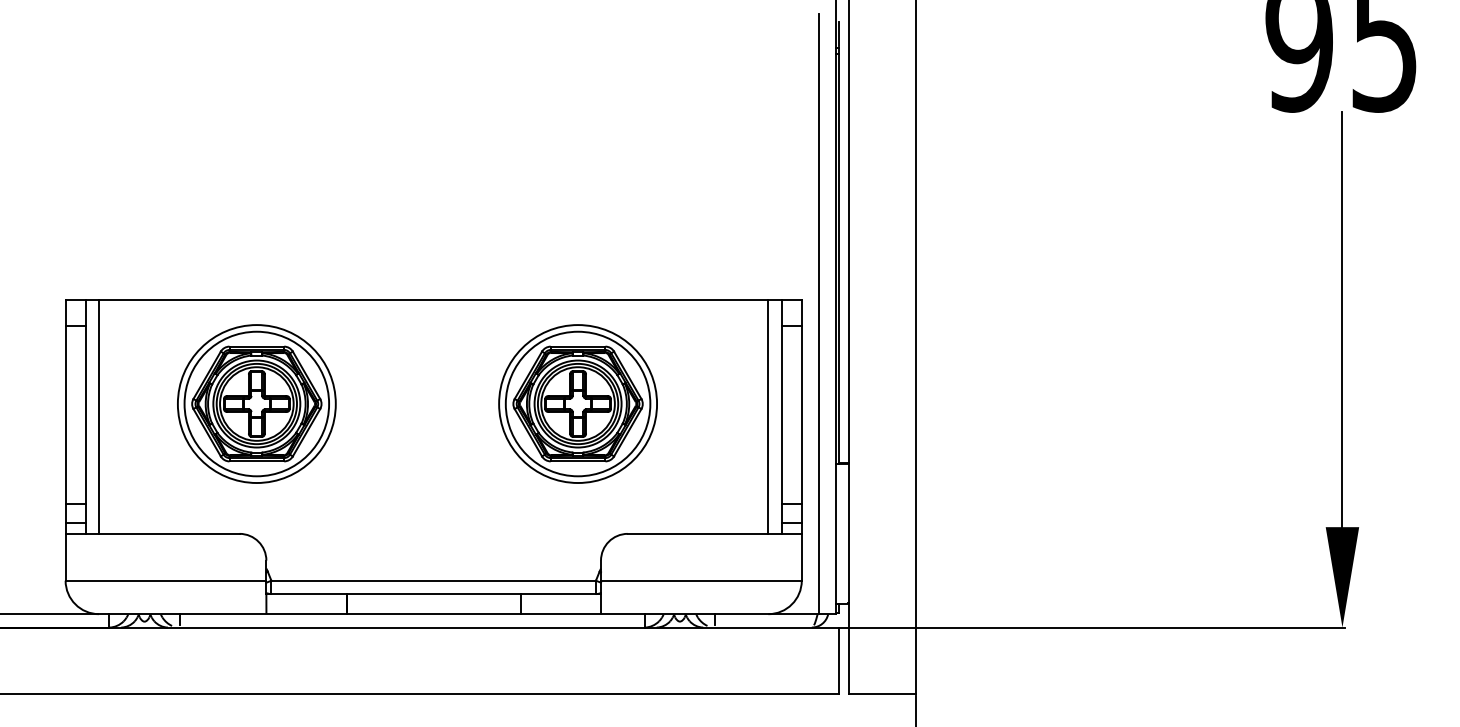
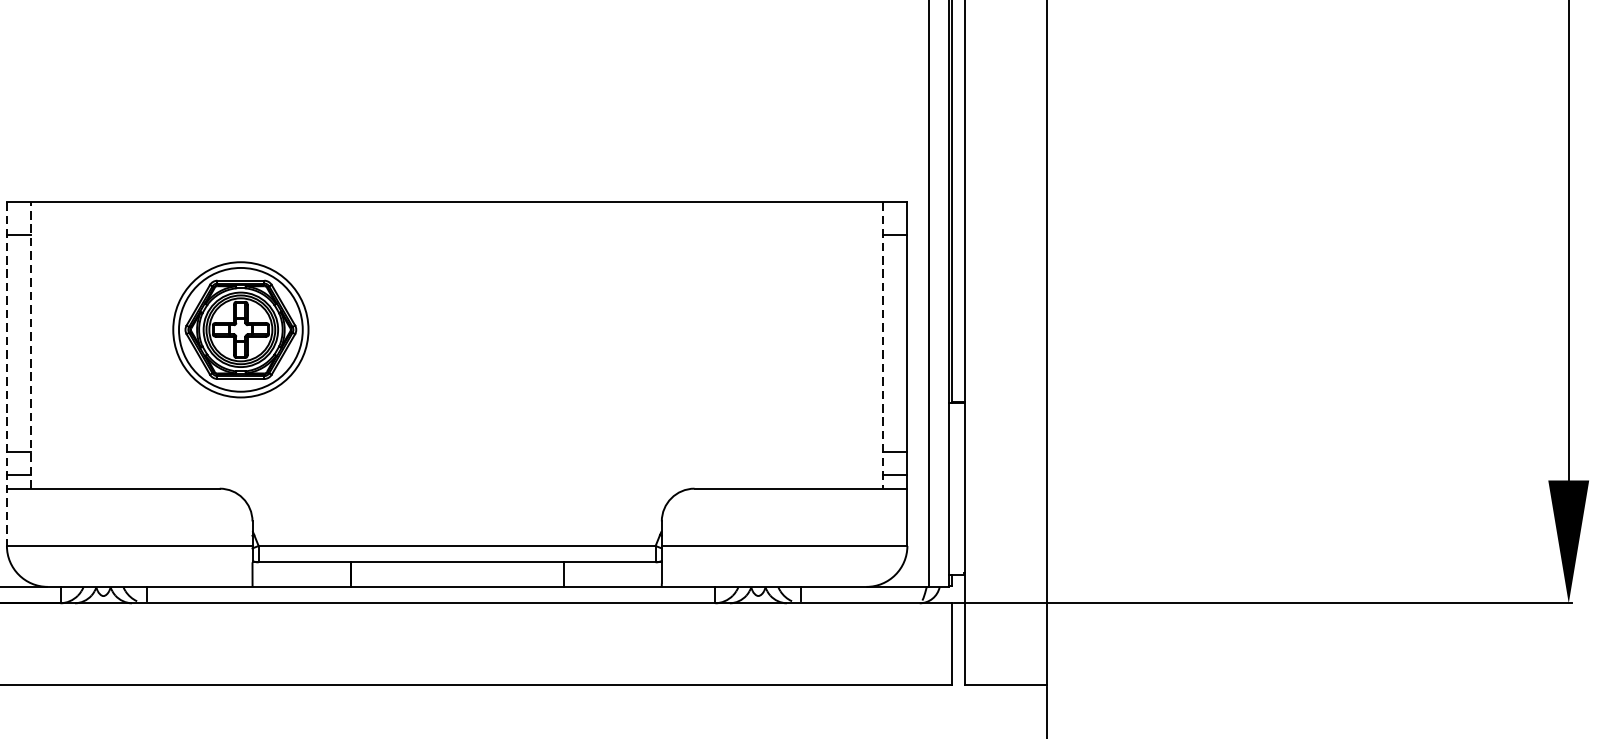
part: (256, 403) -> (240, 329), size x0.7
part: (577, 403) -> (633, 329), removed
line: (85, 416) -> (31, 345), solid -> dashed
line: (99, 416) -> (48, 345), removed
line: (768, 416) -> (866, 345), removed
line: (781, 417) -> (882, 346), solid -> dashed
line: (65, 440) -> (6, 374), solid -> dashed

